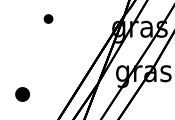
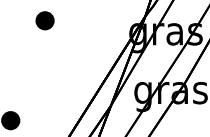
part: (48, 18) -> (44, 20), size x1.67

